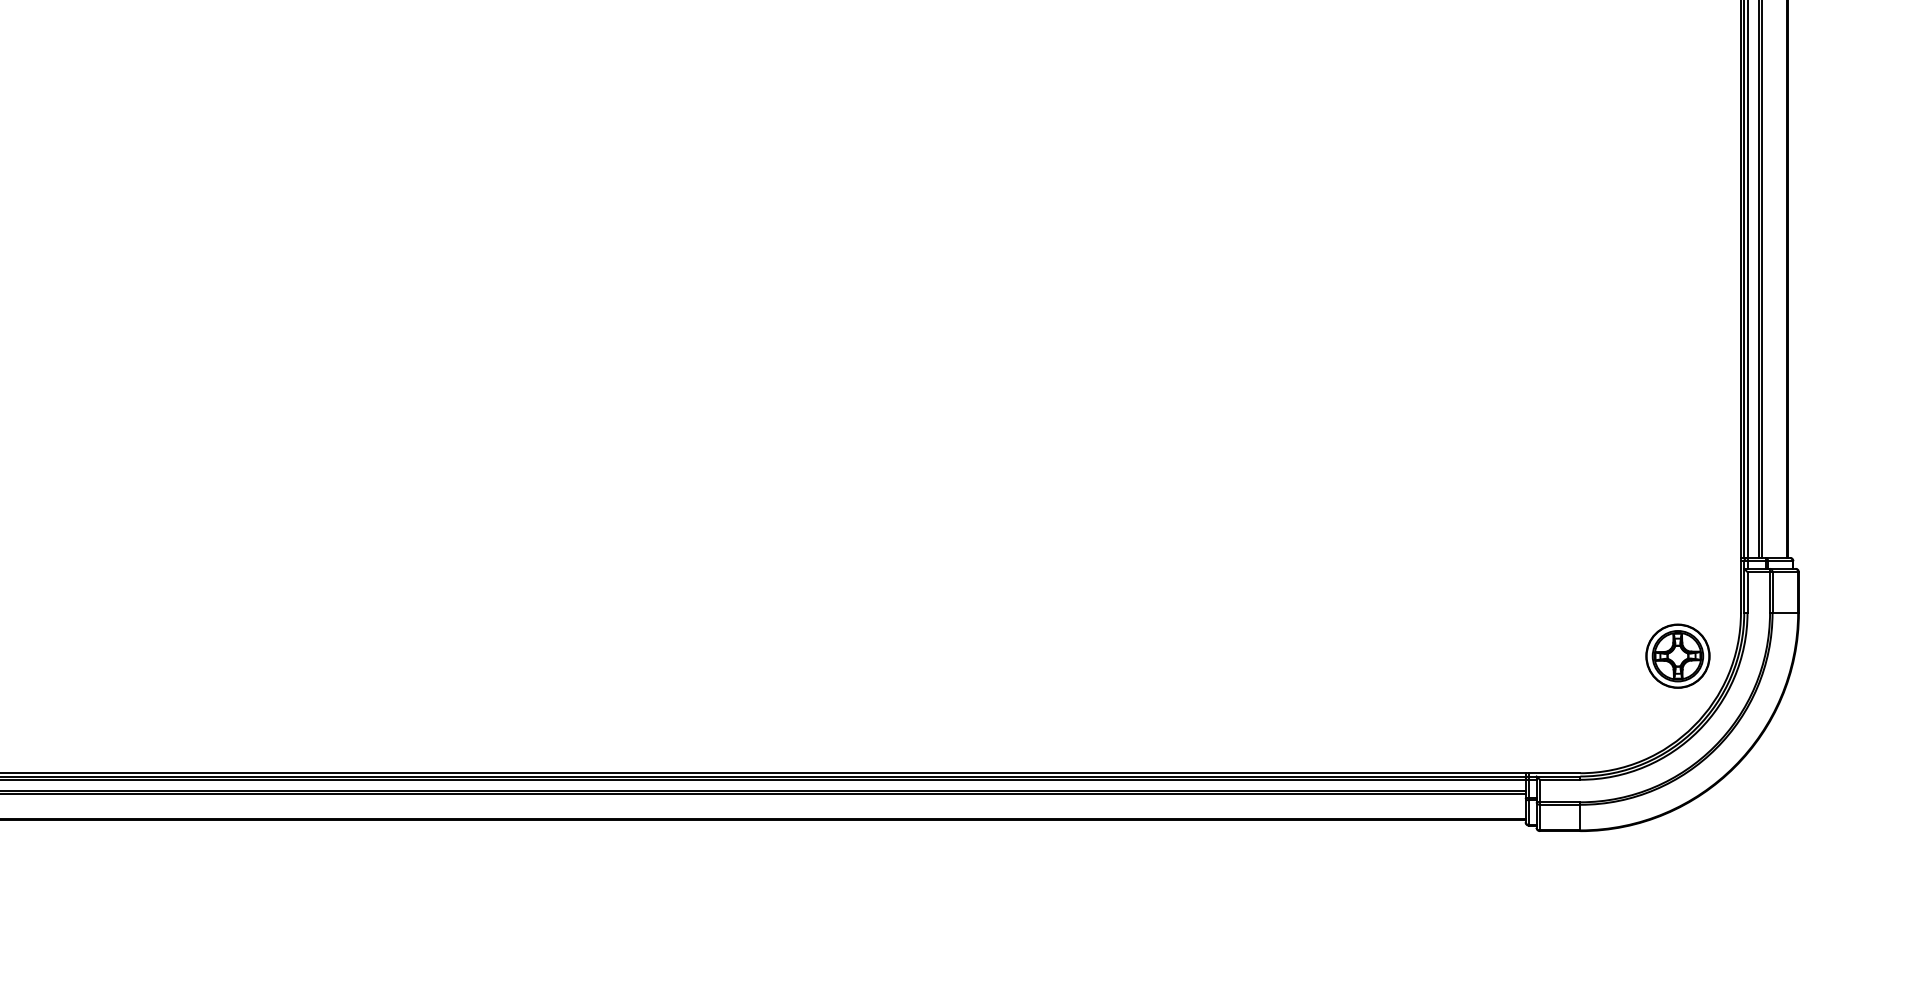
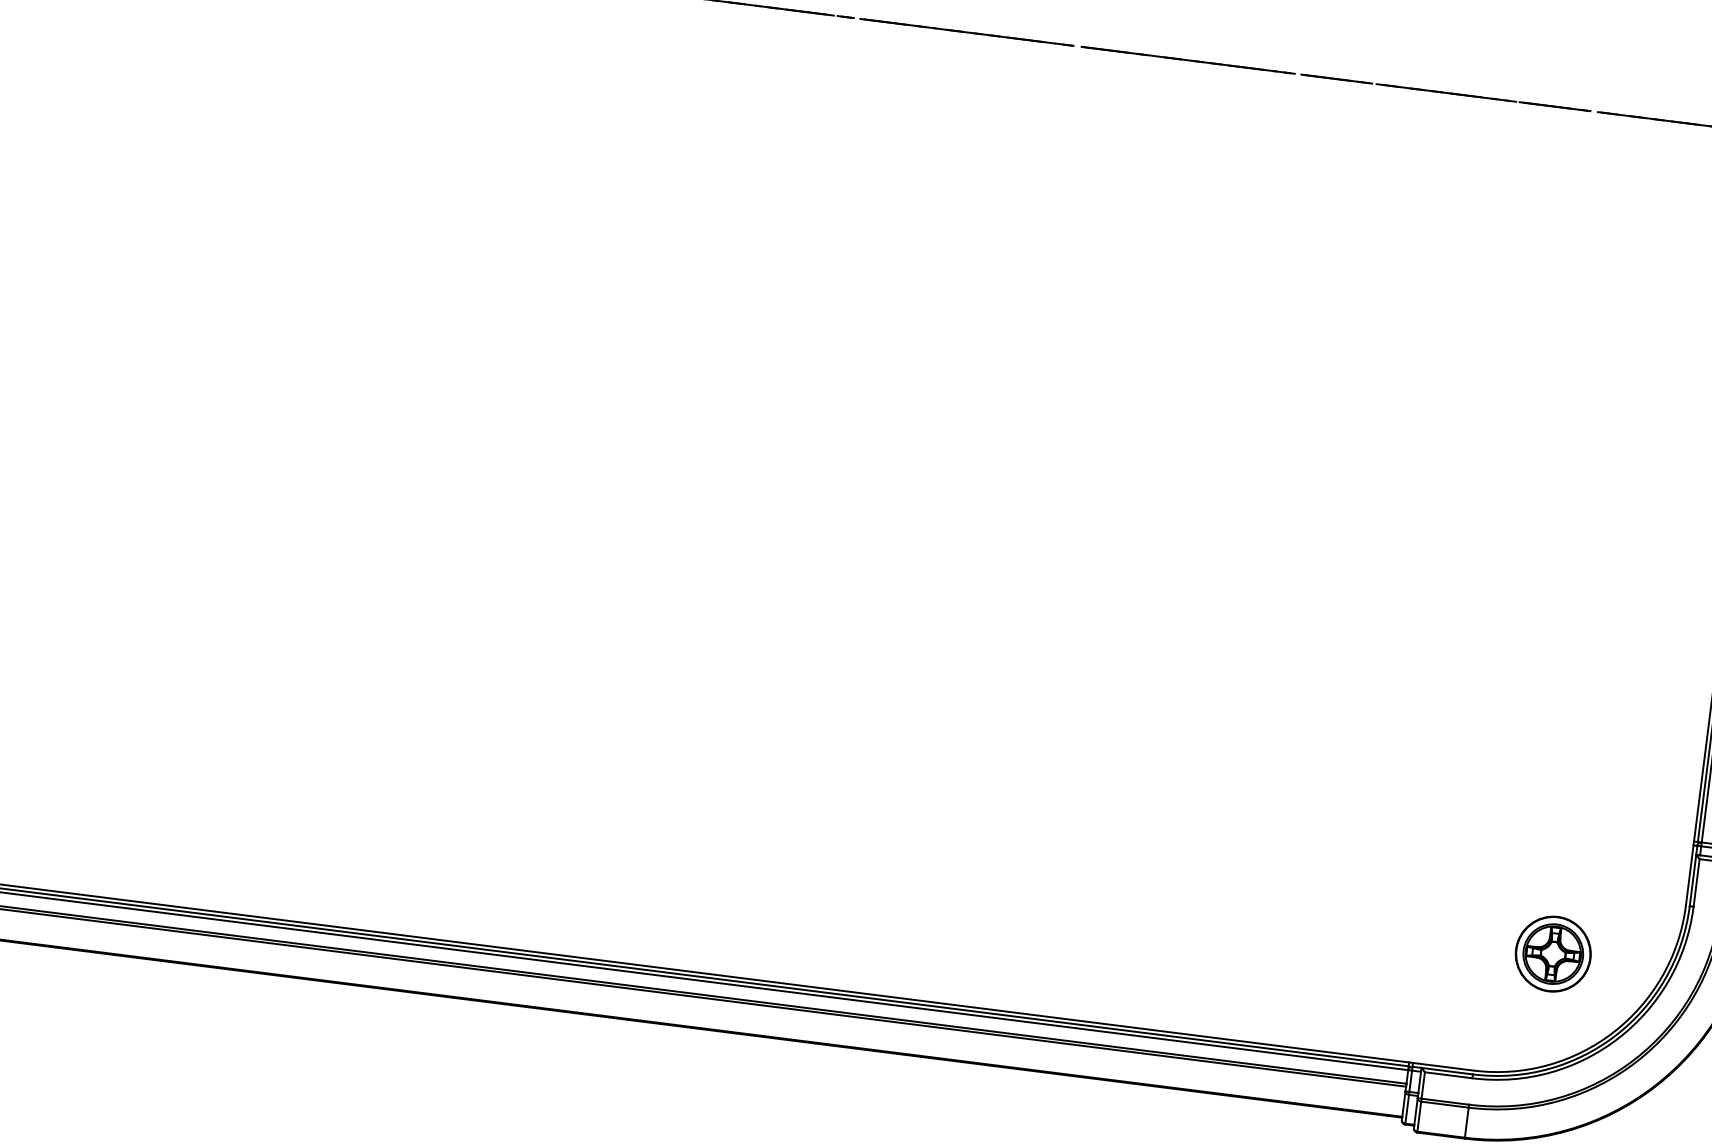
part: (1677, 655) -> (1552, 953), moved

